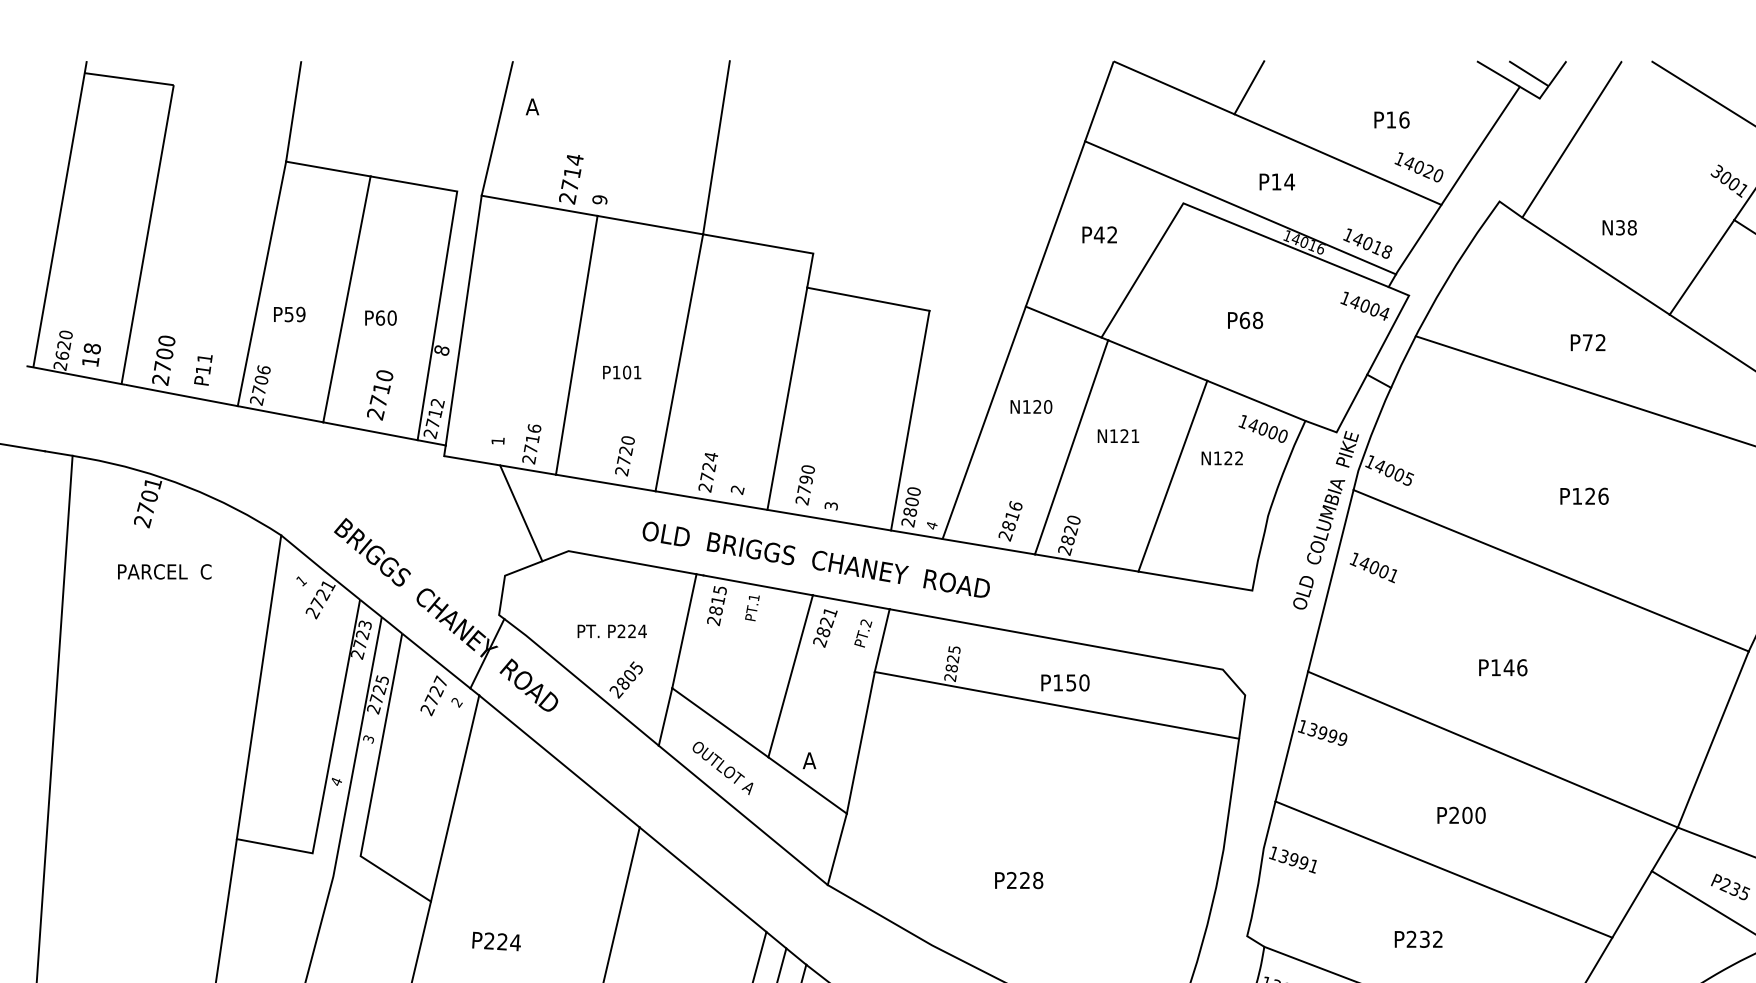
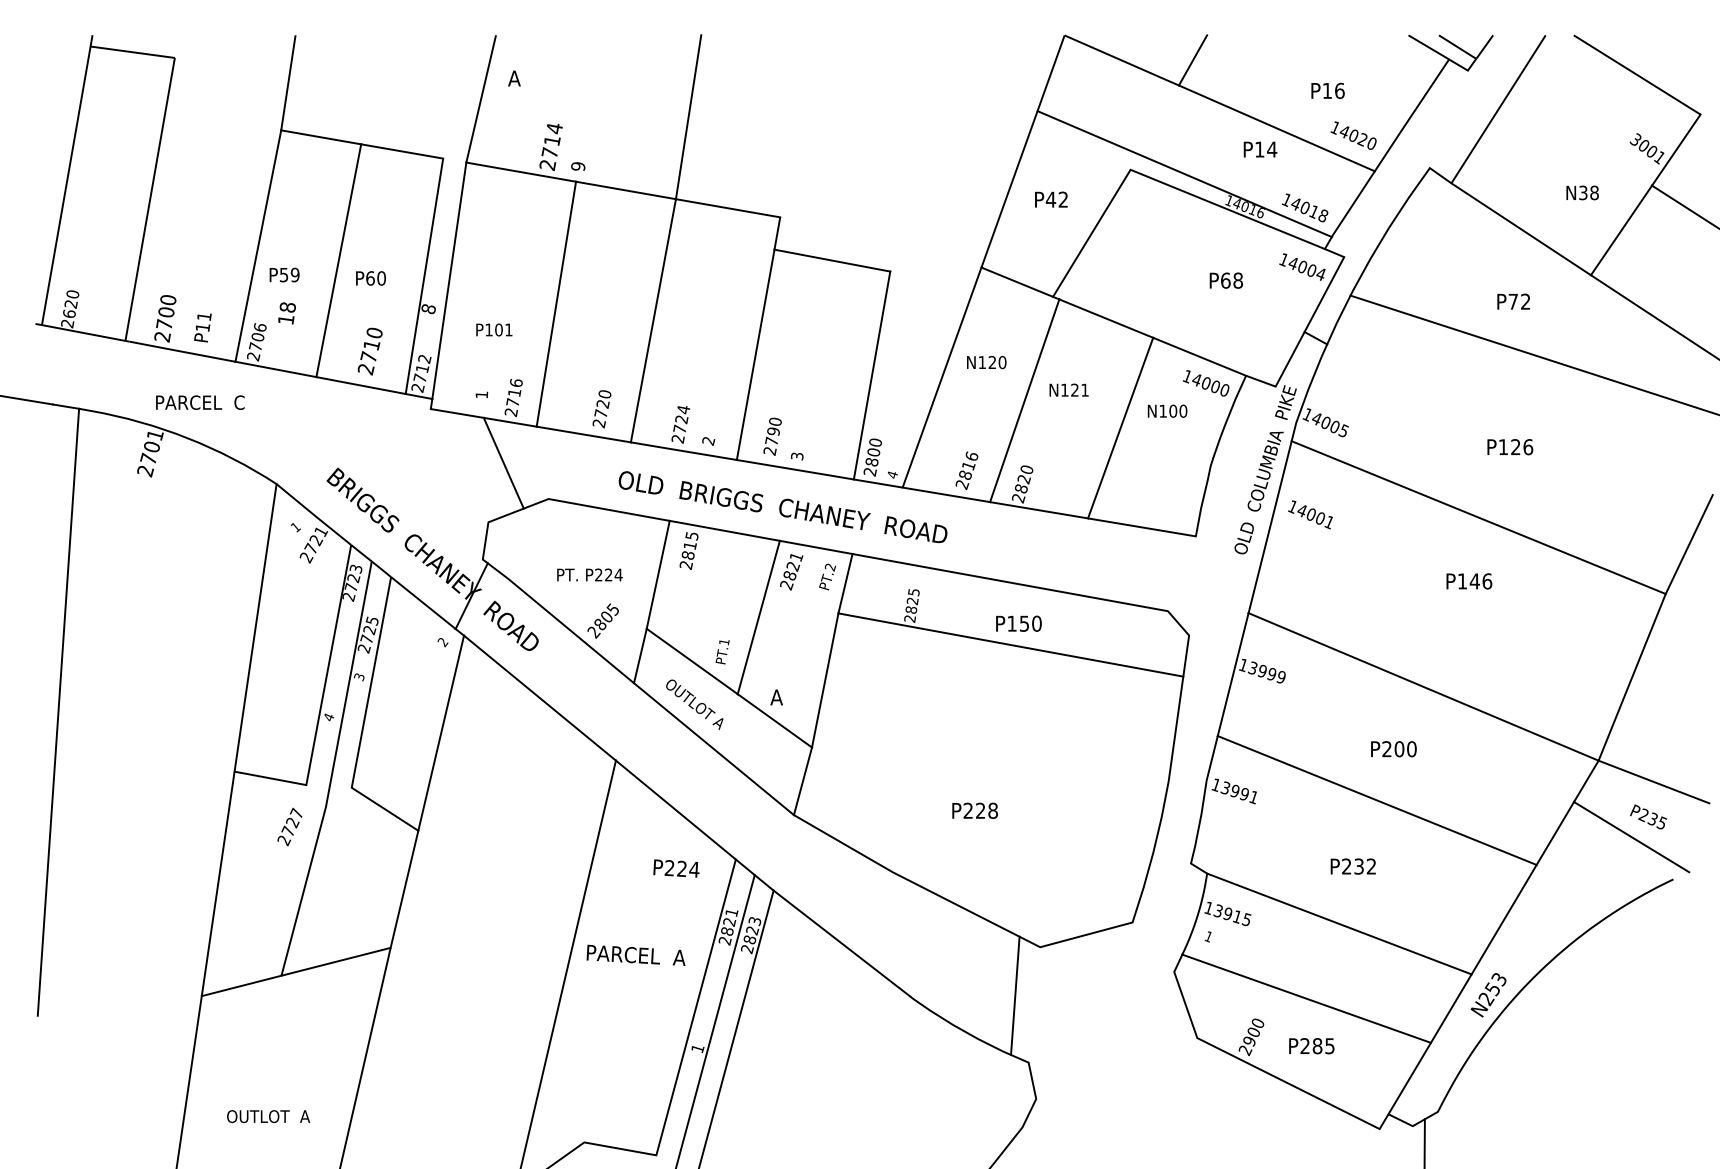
text: (1277, 181) -> (1260, 149), moved
text: (1619, 227) -> (1582, 192), moved
text: (1244, 320) -> (1225, 280), moved
text: (90, 355) -> (286, 313), moved
text: (622, 372) -> (494, 329), moved
text: (1234, 457) -> (1178, 410), N122 -> N100
text: (164, 571) -> (200, 402), moved
text: (752, 608) -> (722, 652), moved
text: (1503, 667) -> (1469, 581), moved
text: (433, 695) -> (289, 826), moved
text: (496, 941) -> (676, 868), moved

